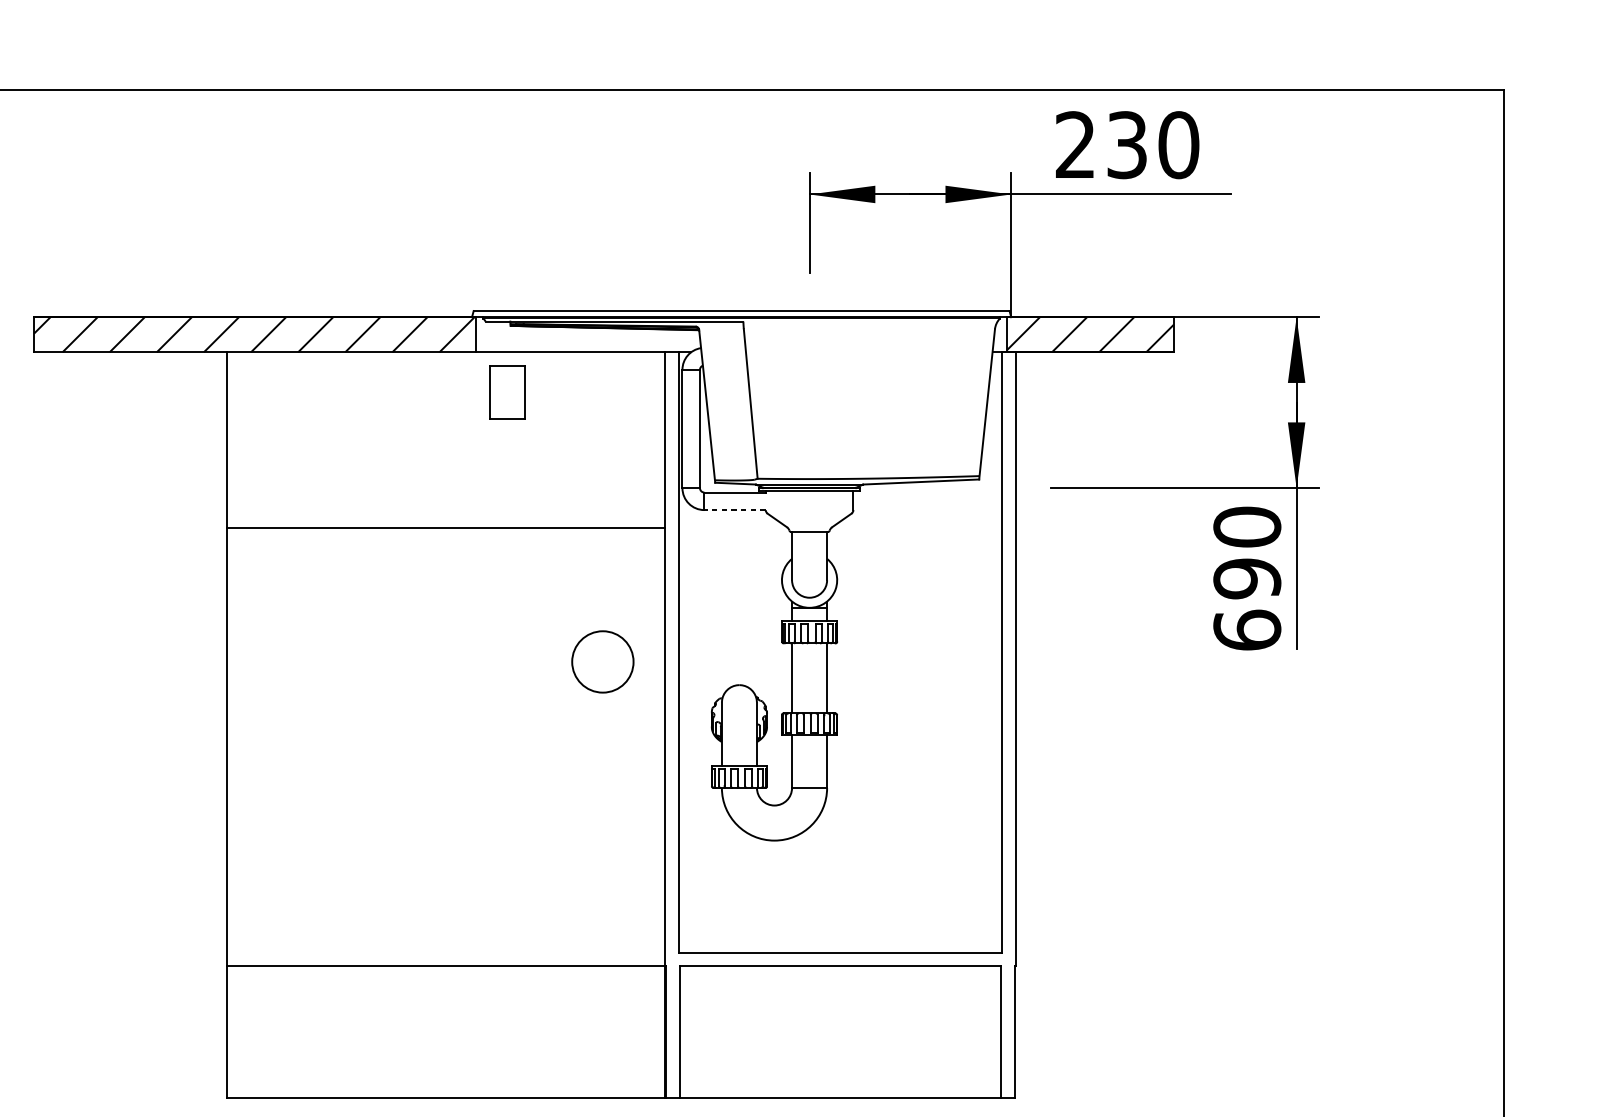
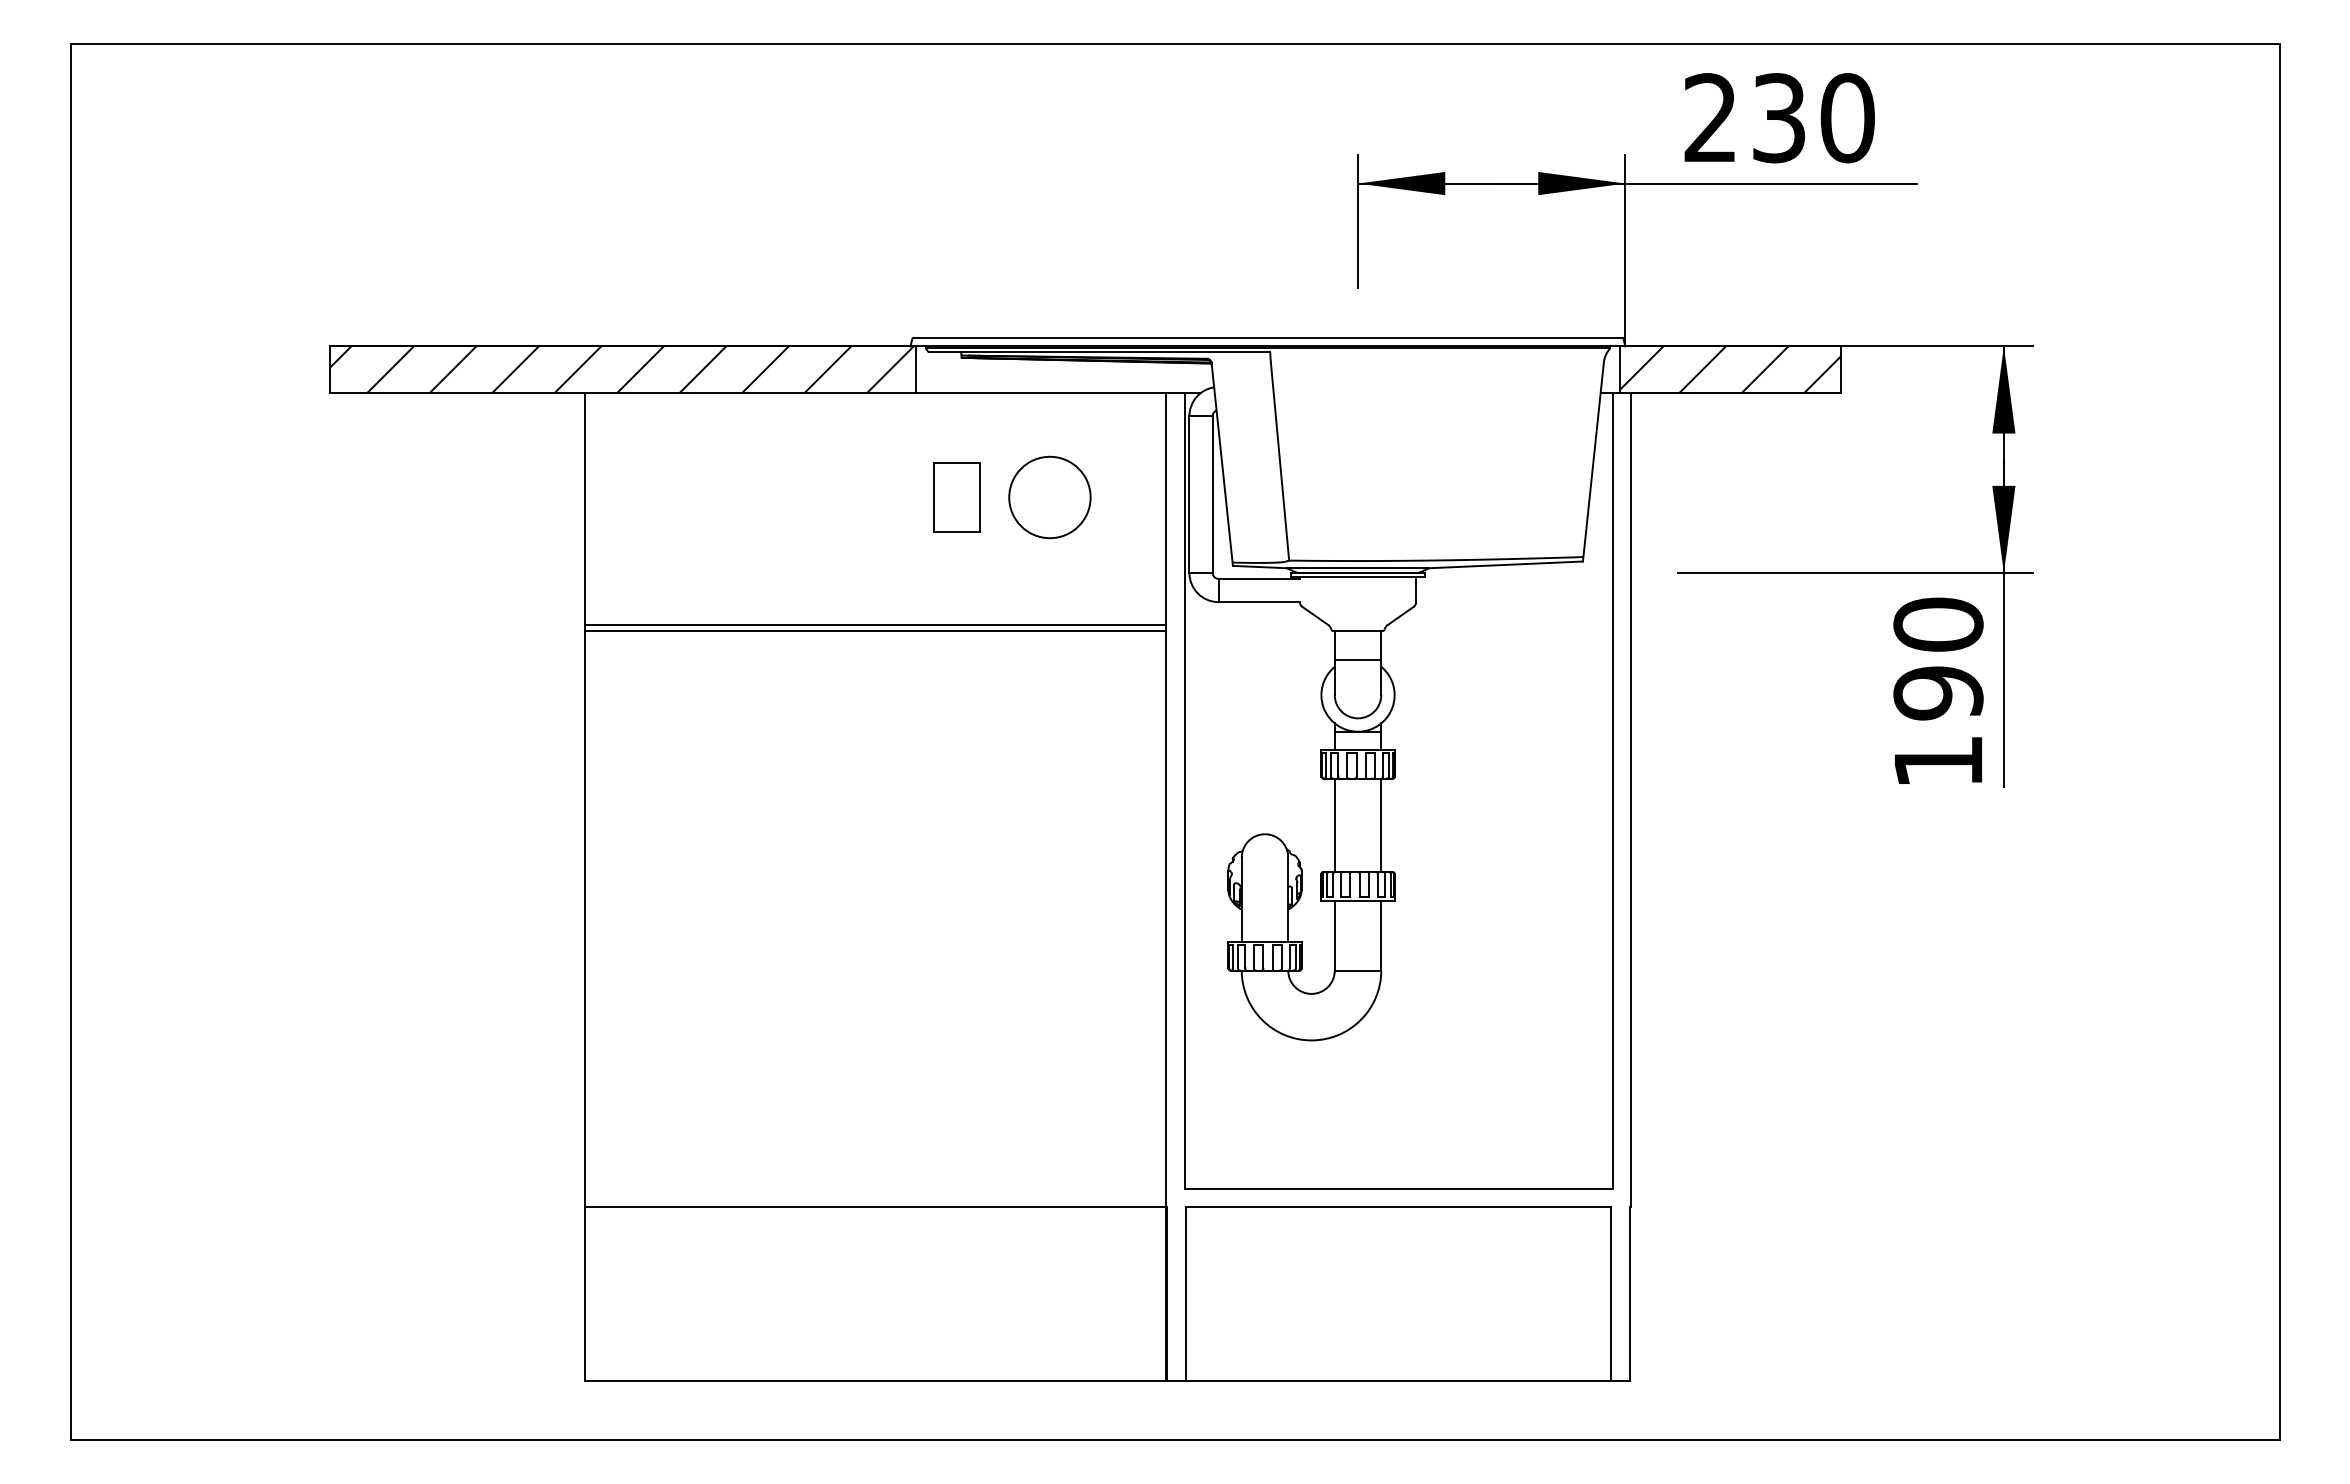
part: (506, 392) -> (956, 497), moved
line: (735, 510) -> (1259, 602), dashed -> solid
line: (445, 532) -> (875, 631), added
line: (809, 554) -> (1357, 660), added
text: (1247, 630) -> (1938, 761), 690 -> 190
circle: (602, 661) -> (1049, 497), moved

